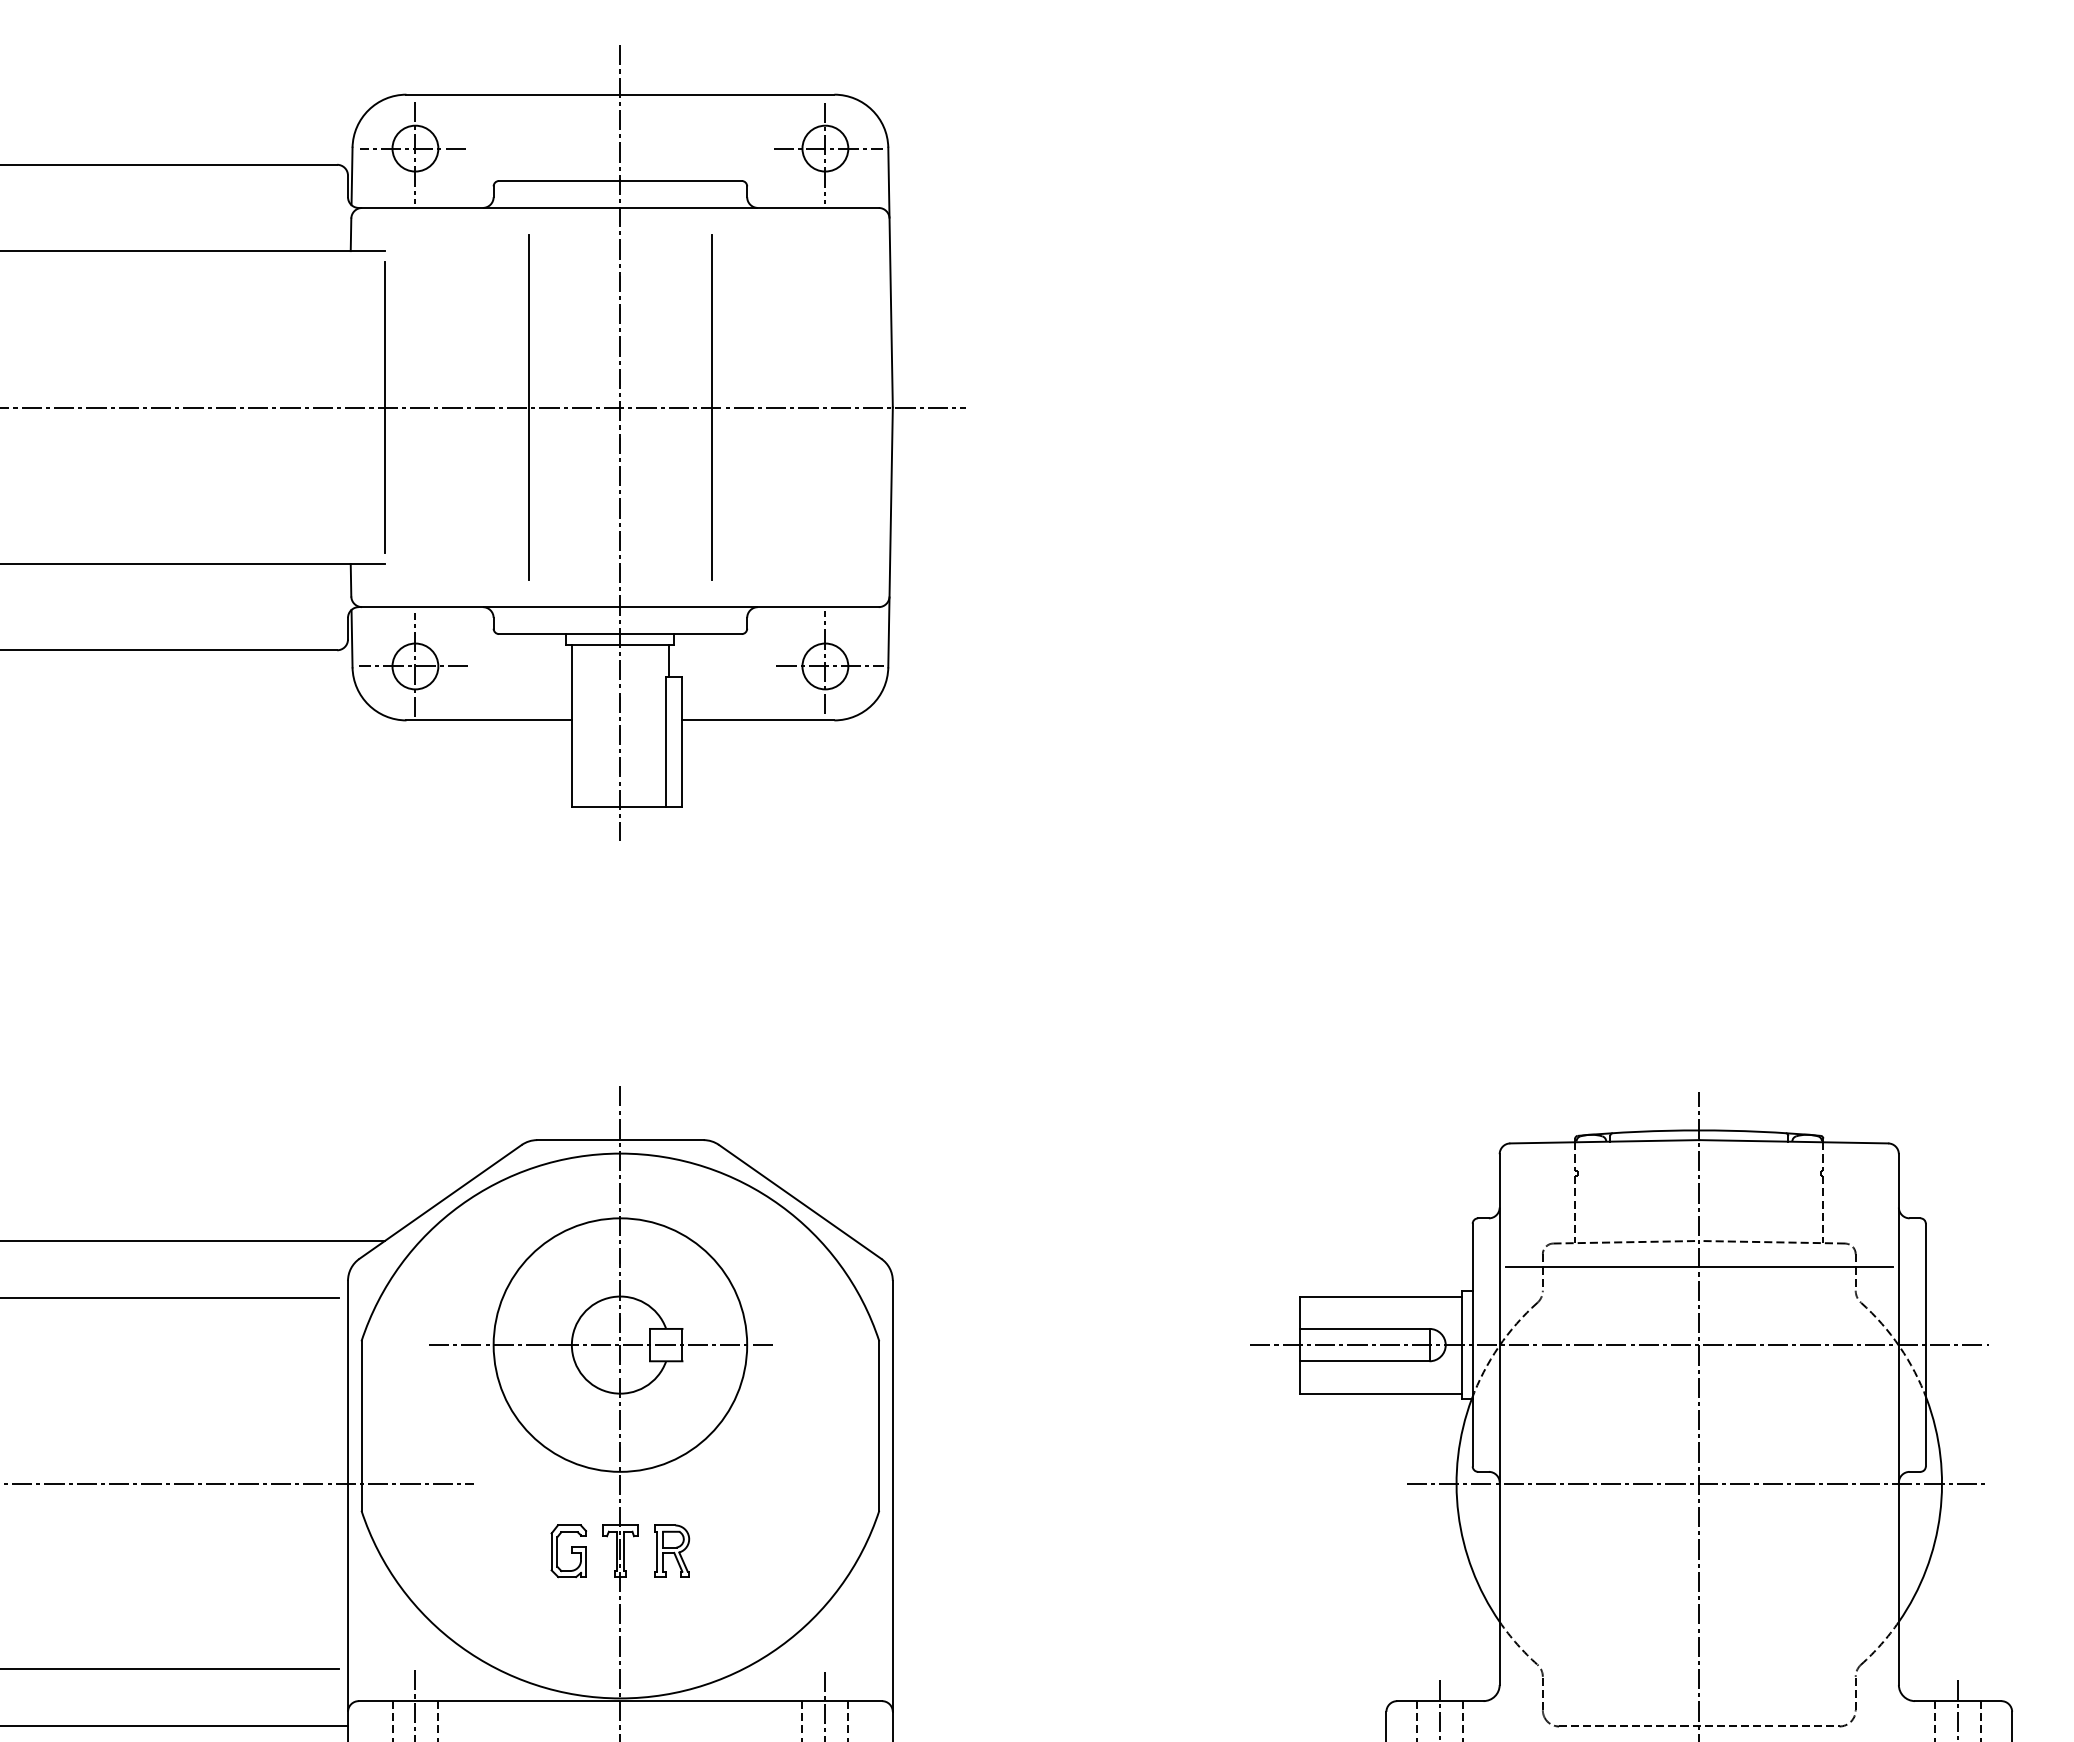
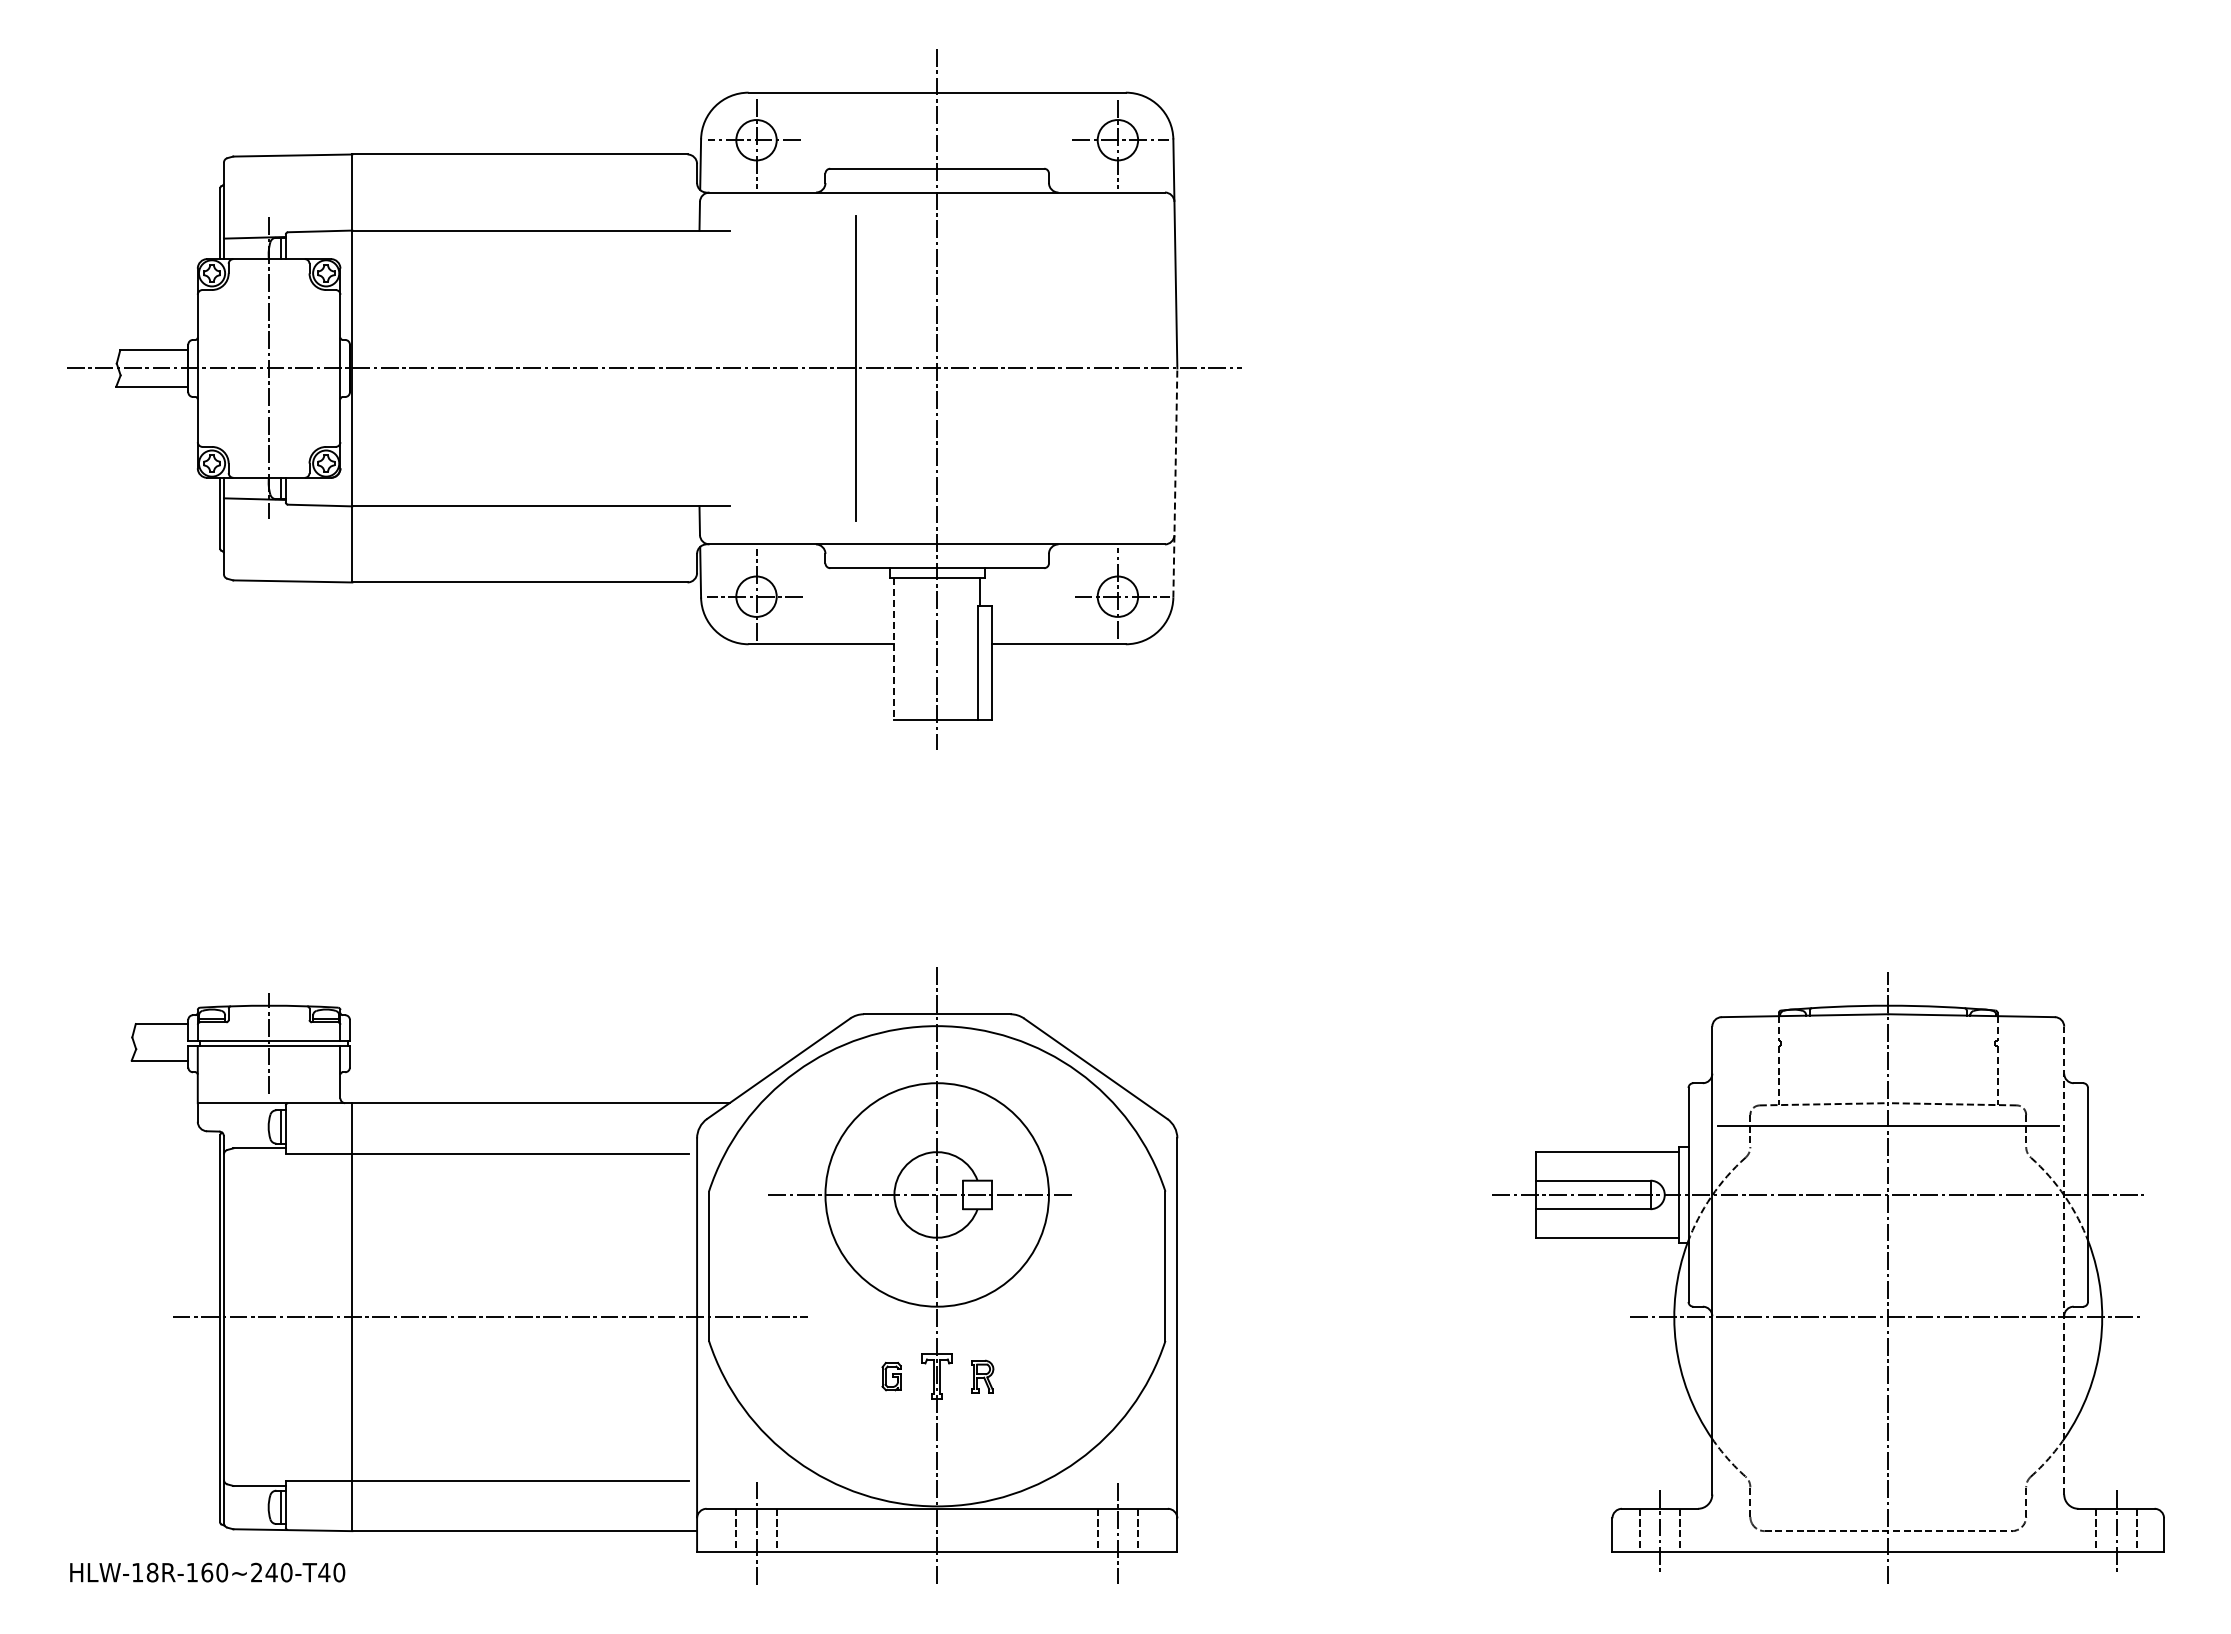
line: (384, 407) -> (729, 368), removed
line: (712, 407) -> (1018, 368), removed
line: (890, 538) -> (1175, 483), solid -> dashed
line: (571, 726) -> (894, 649), solid -> dashed
line: (1899, 1419) -> (2064, 1260), solid -> dashed
part: (568, 1551) -> (891, 1376), size x0.6
part: (671, 1551) -> (982, 1376), size x0.7

